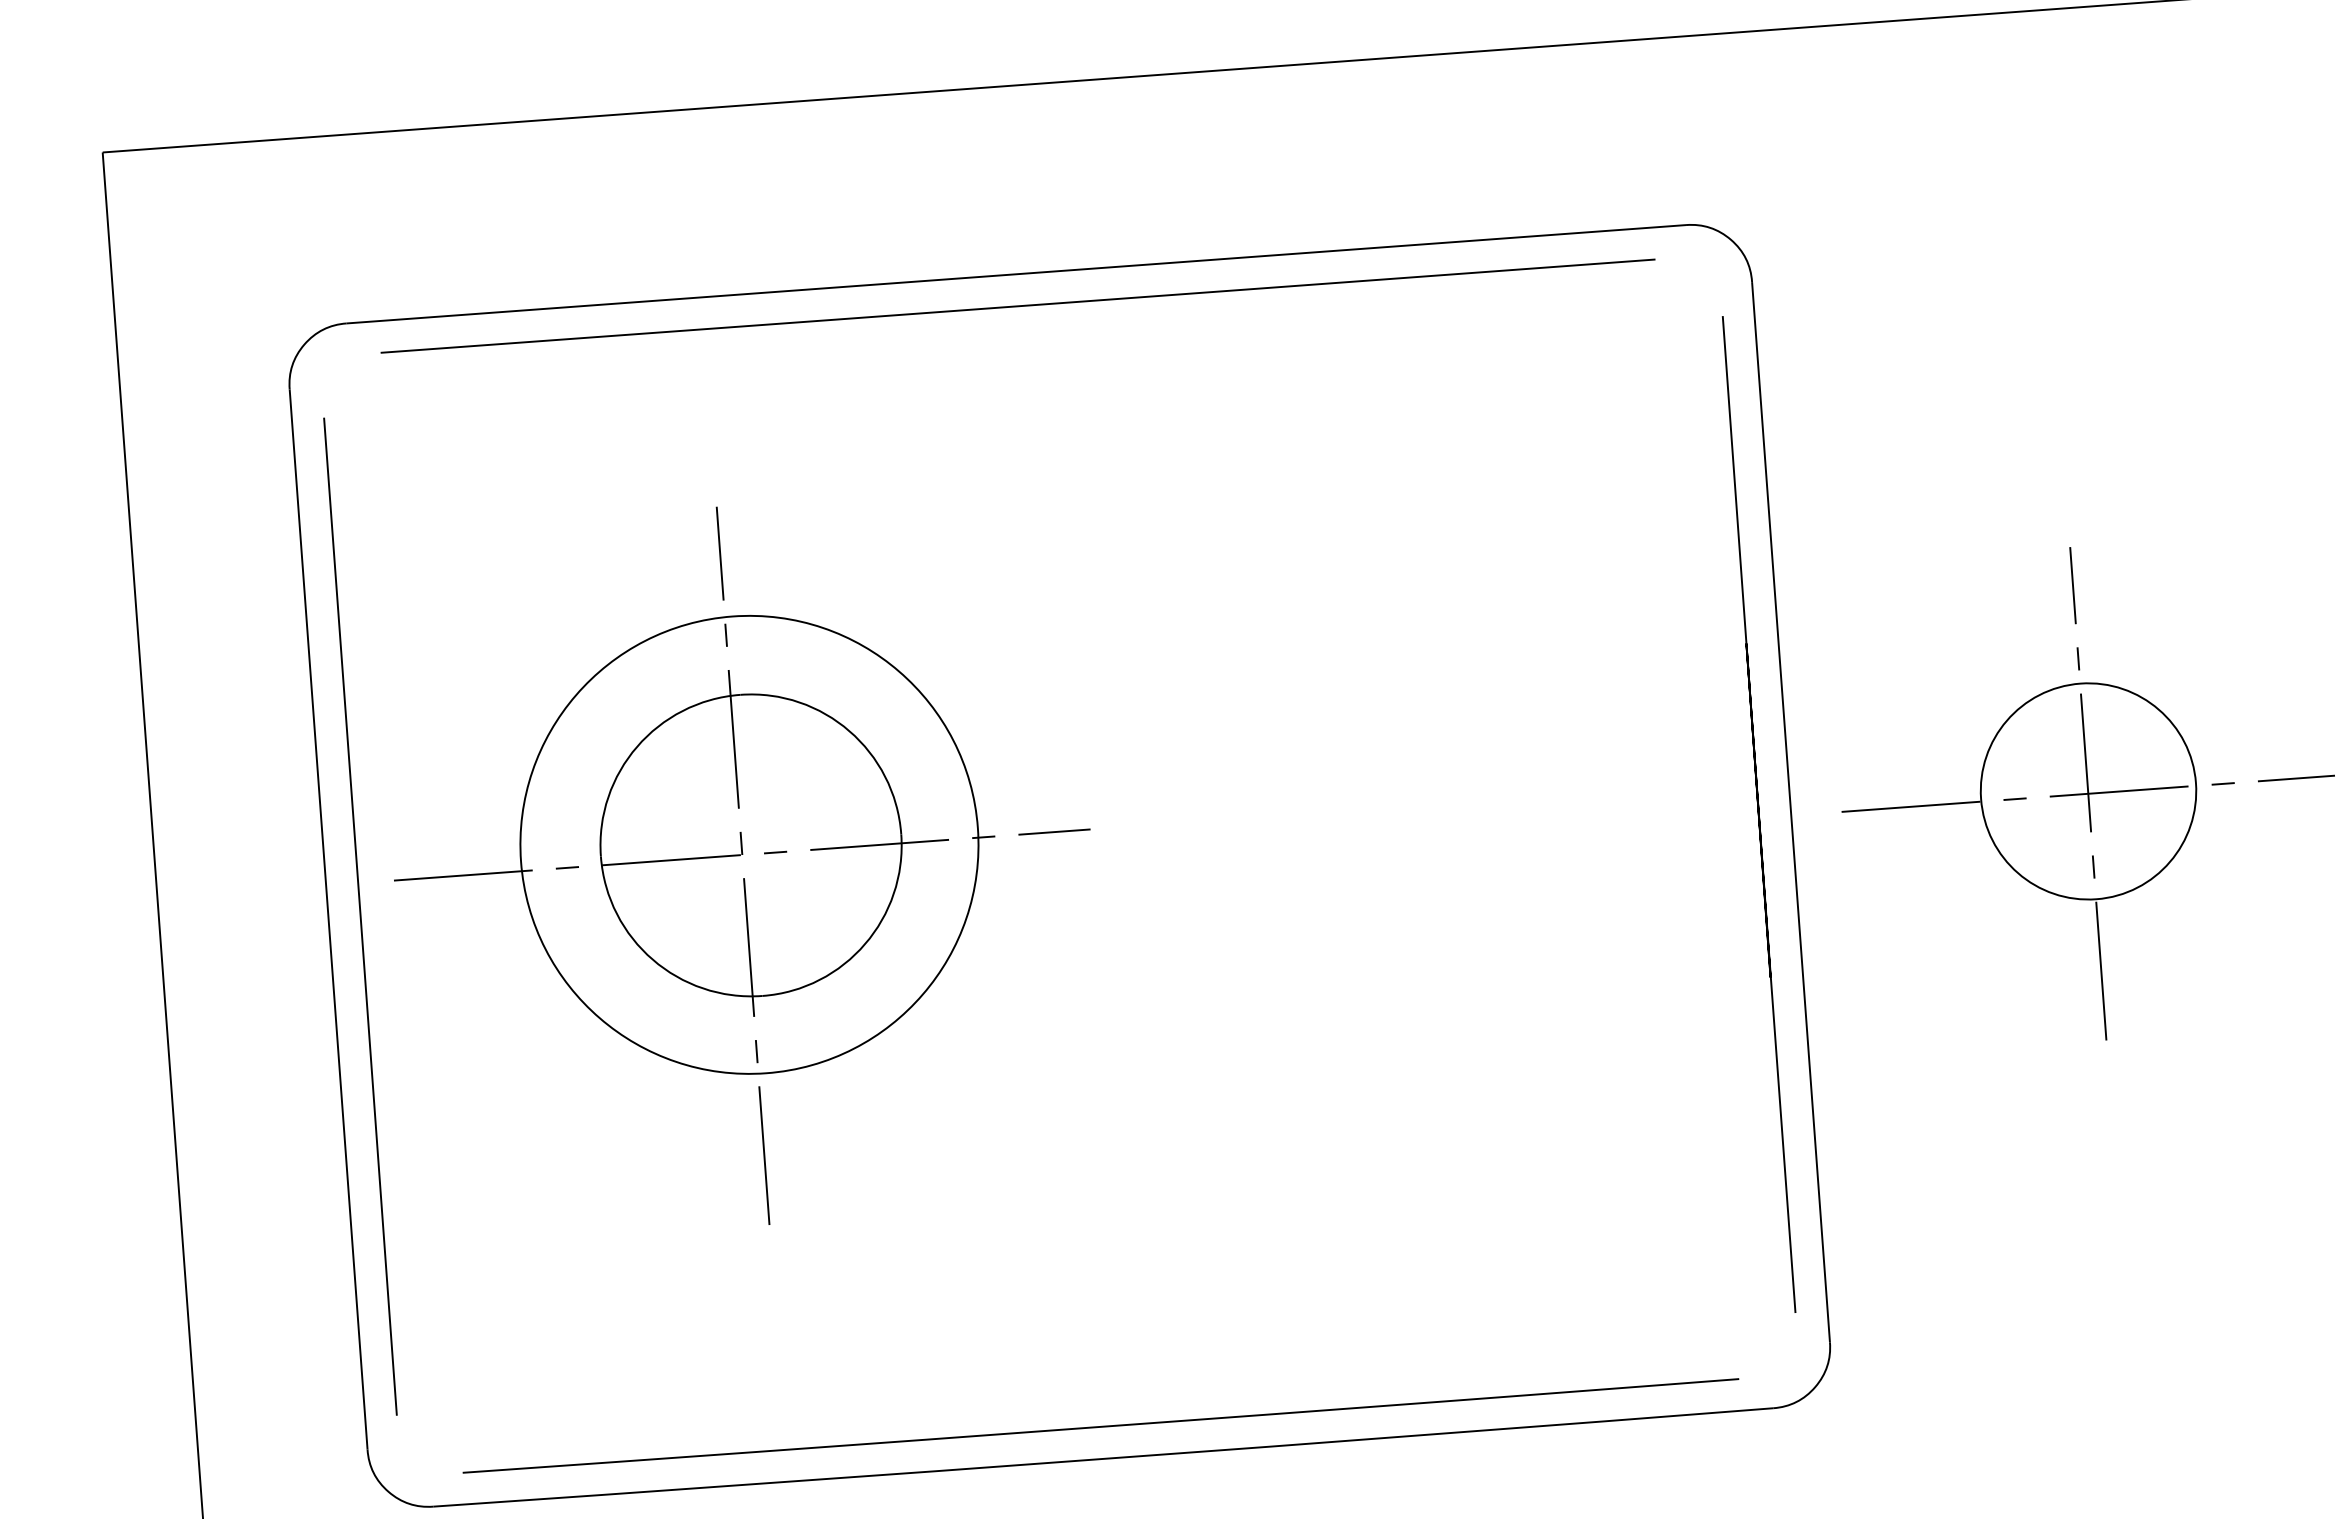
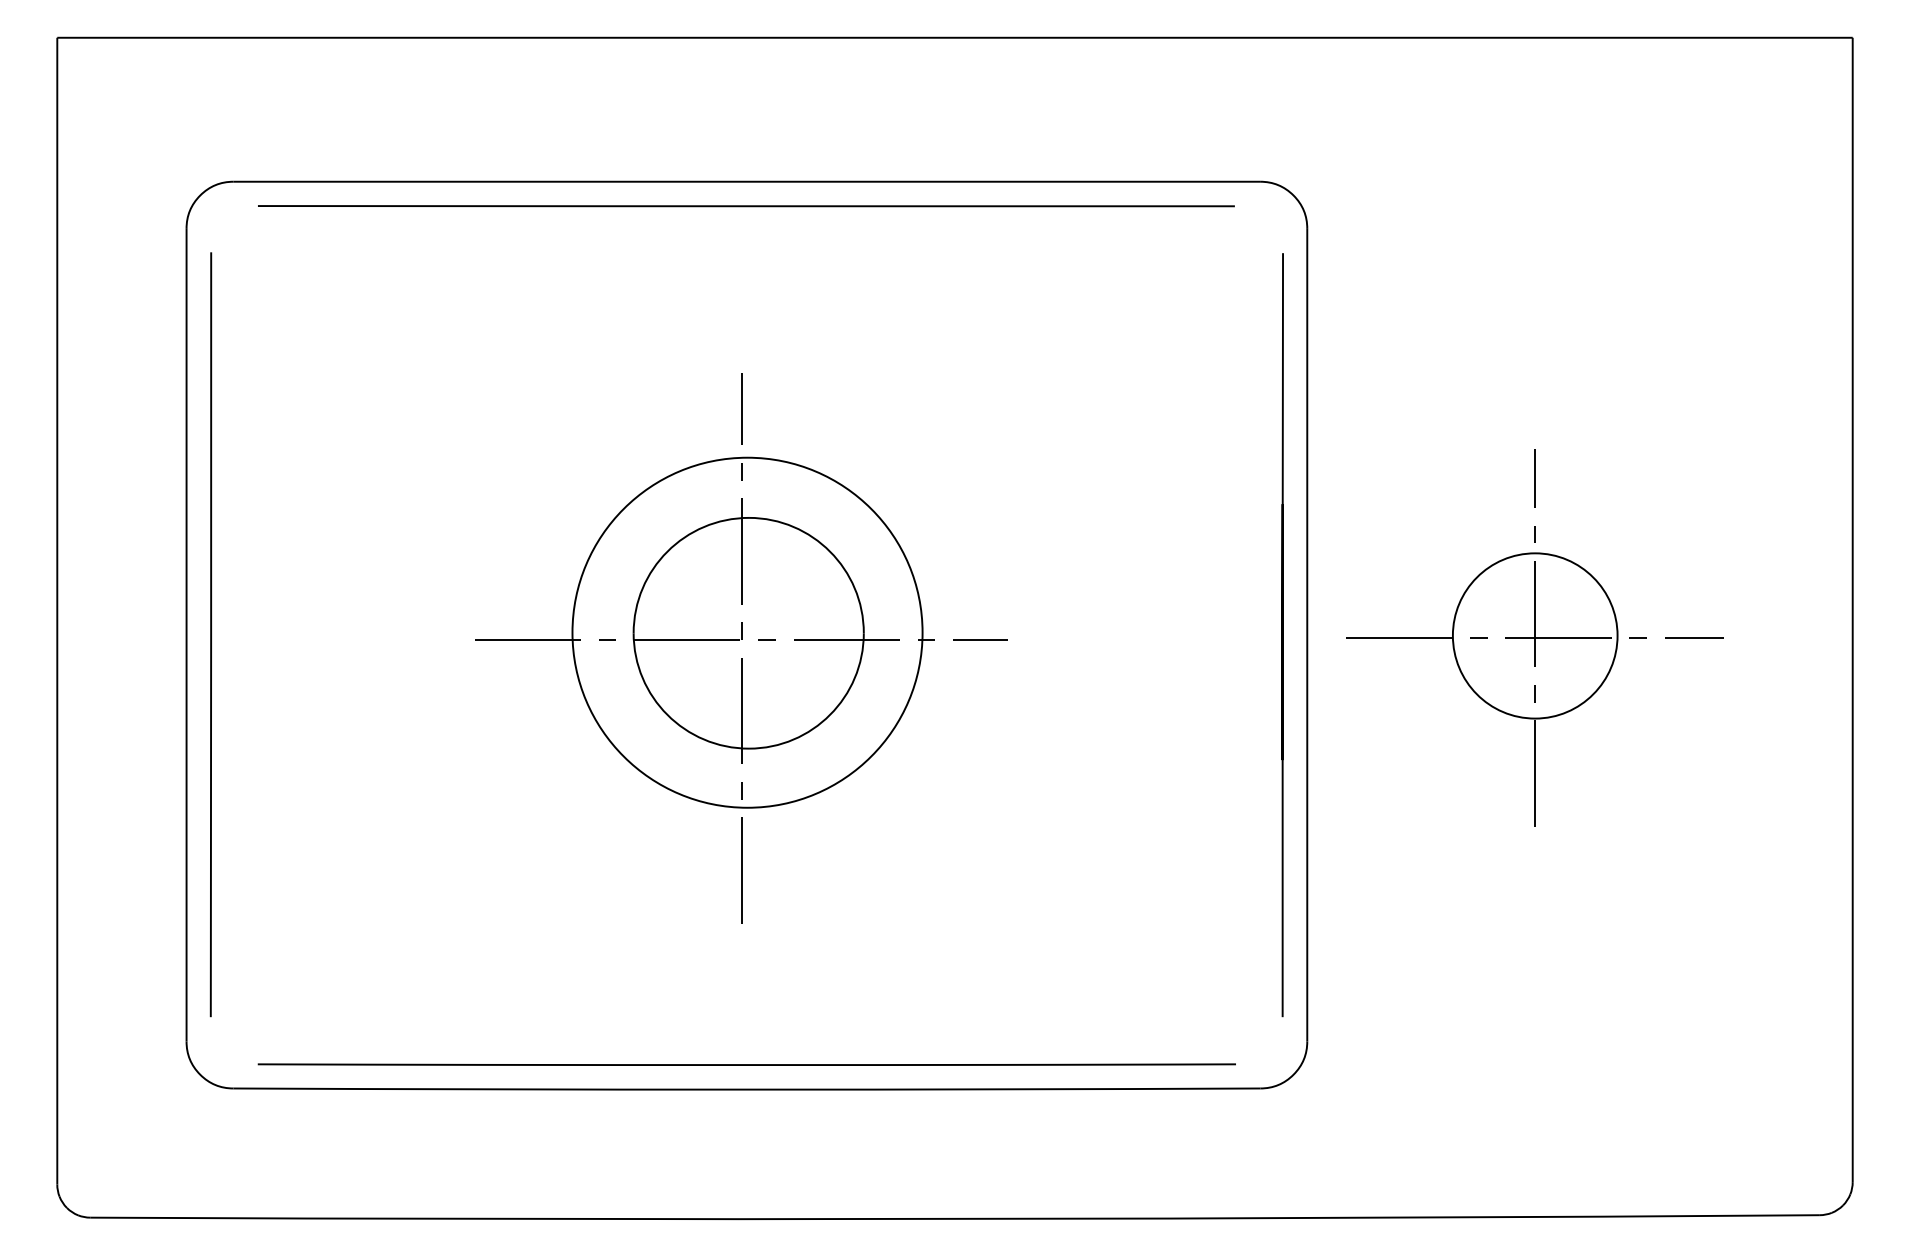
part: (743, 866) -> (741, 648), moved

